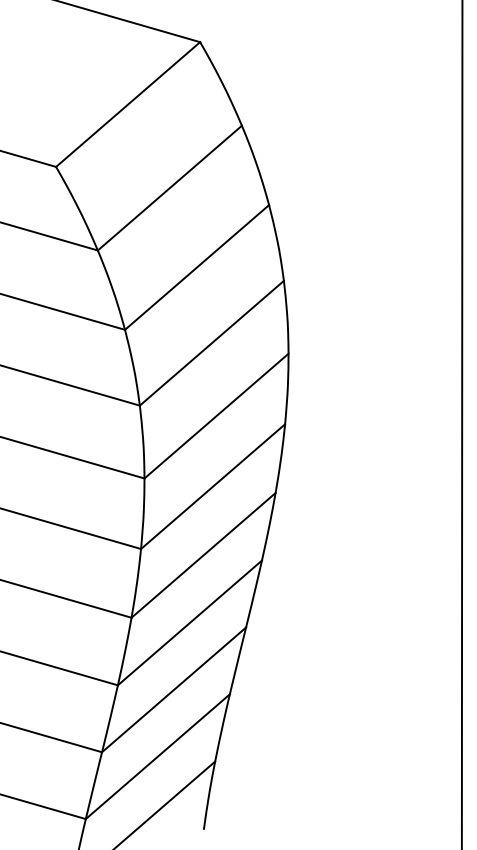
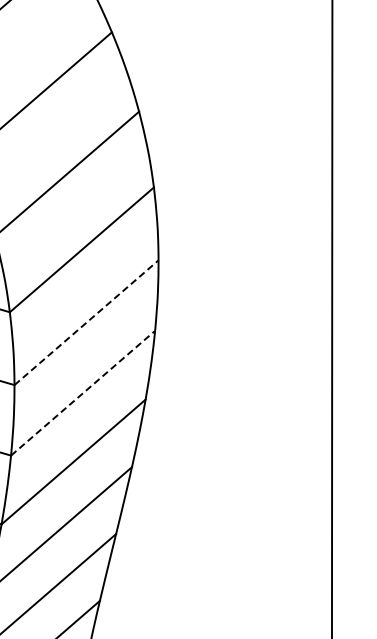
line: (216, 415) -> (86, 322), solid -> dashed
line: (213, 486) -> (83, 393), solid -> dashed

